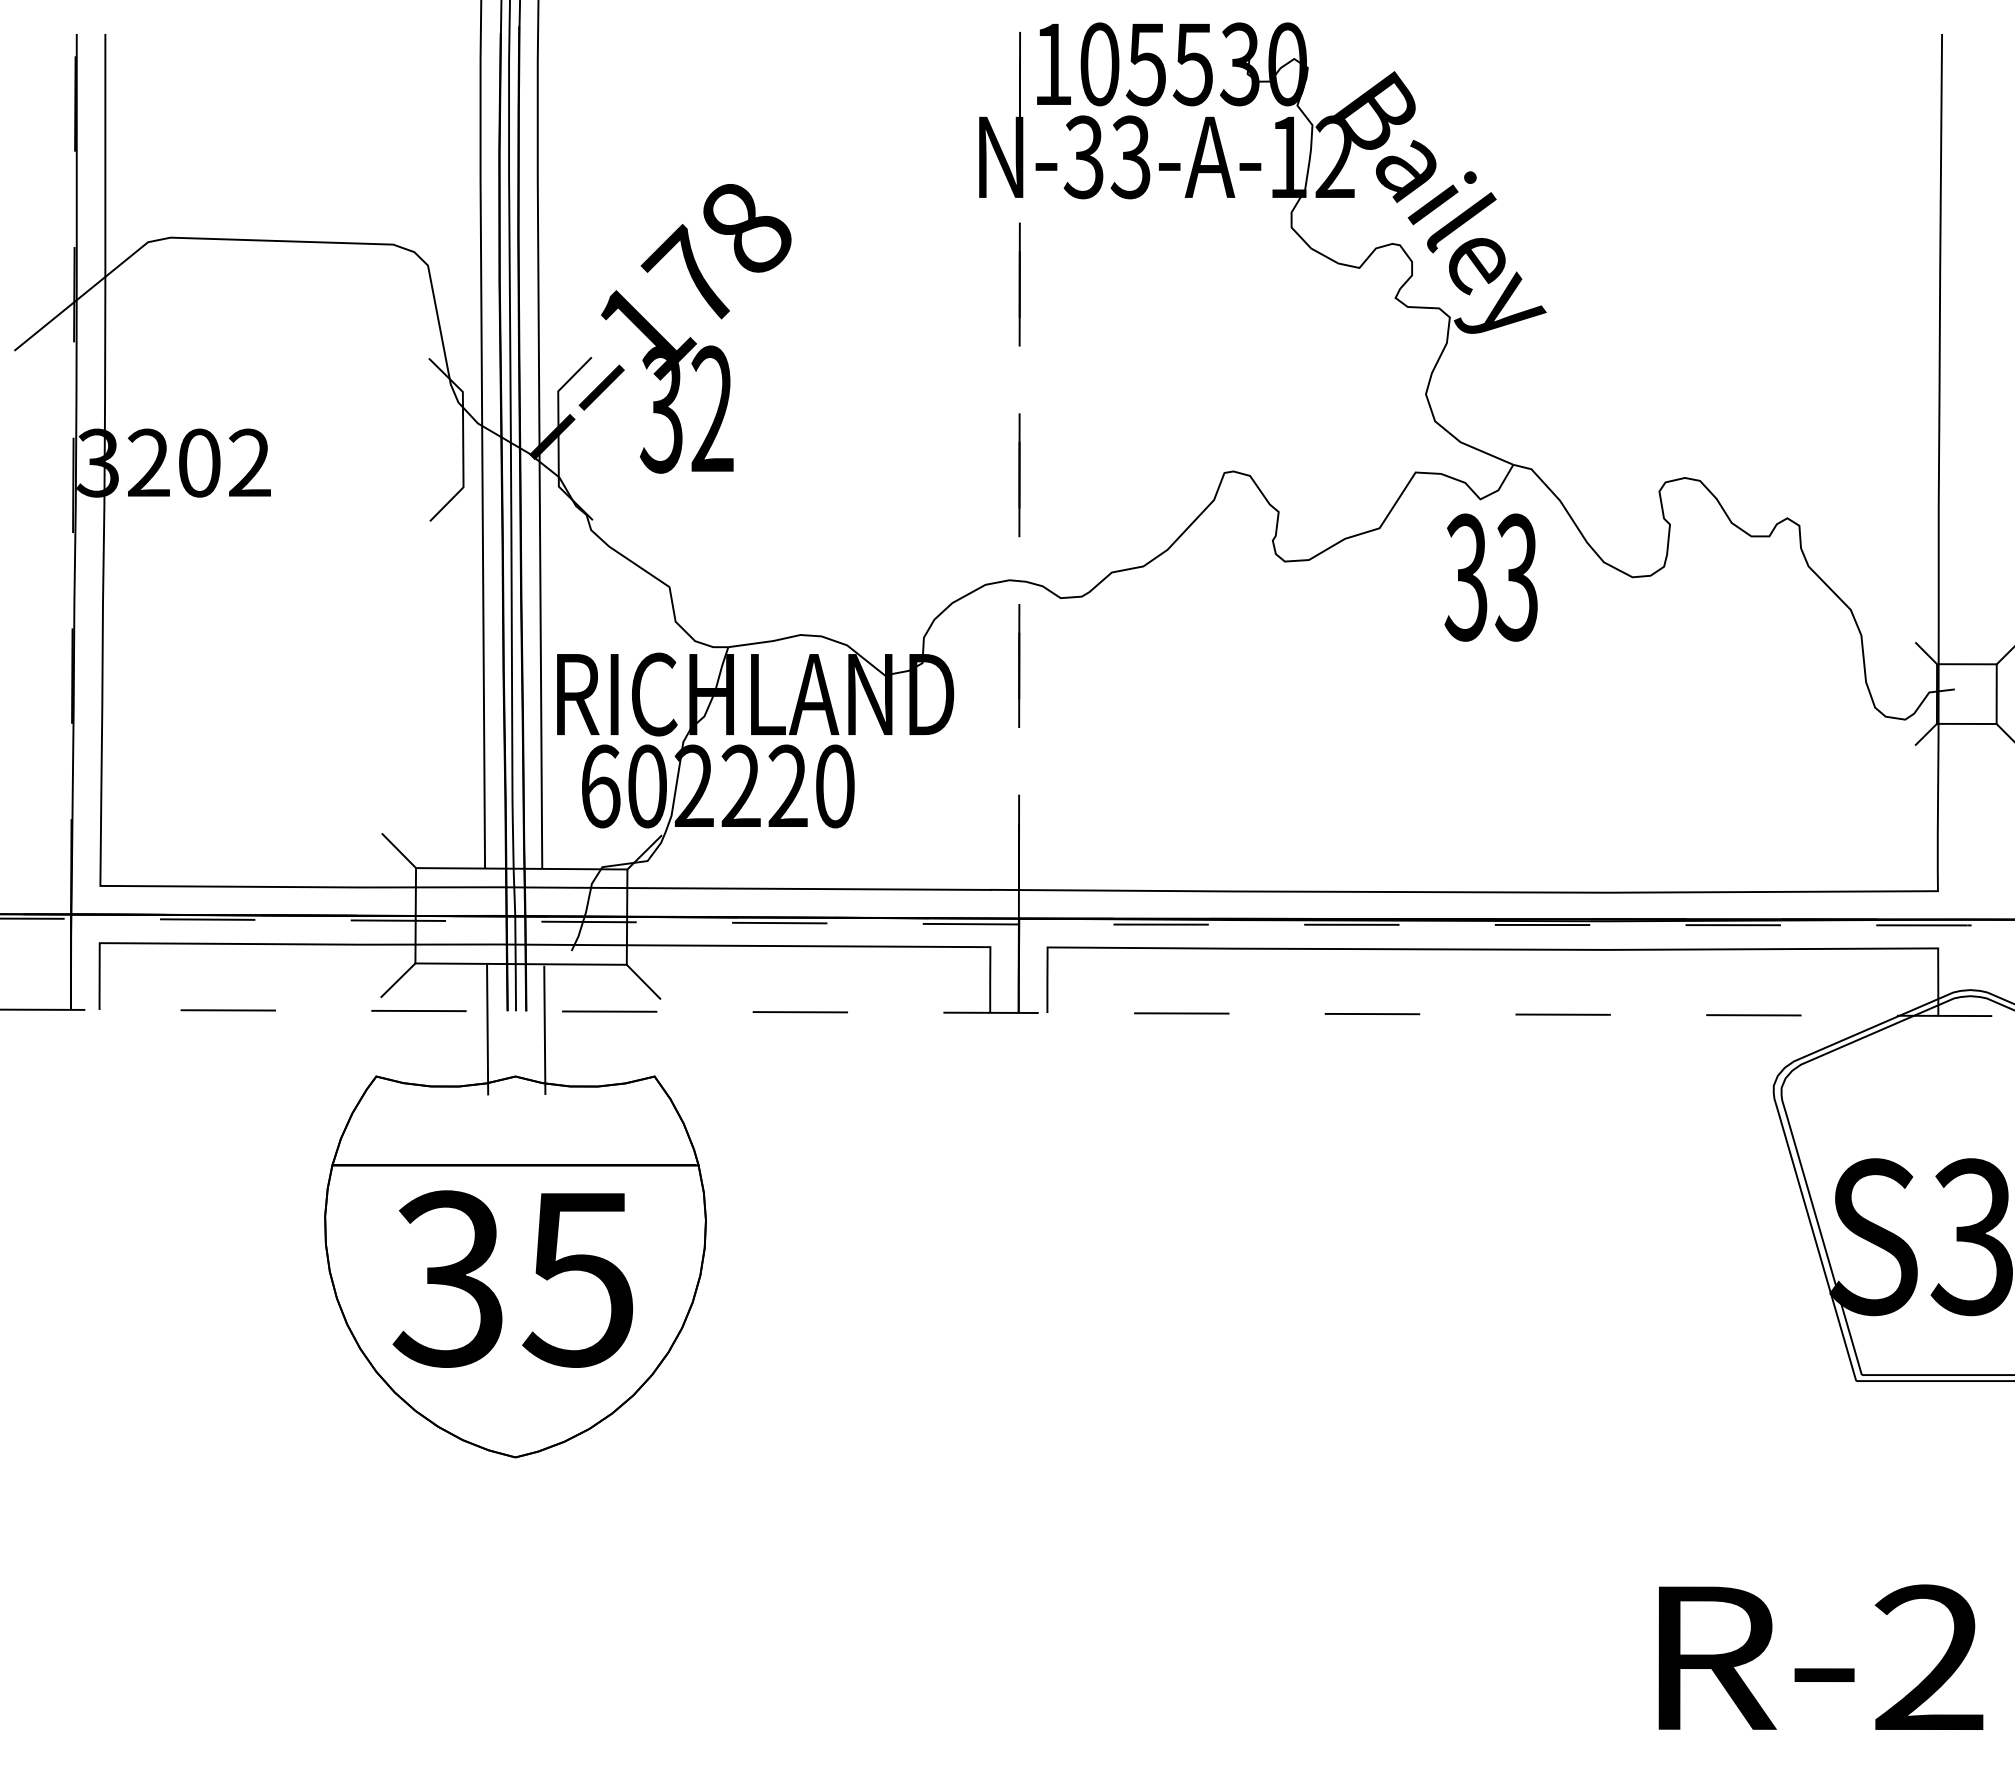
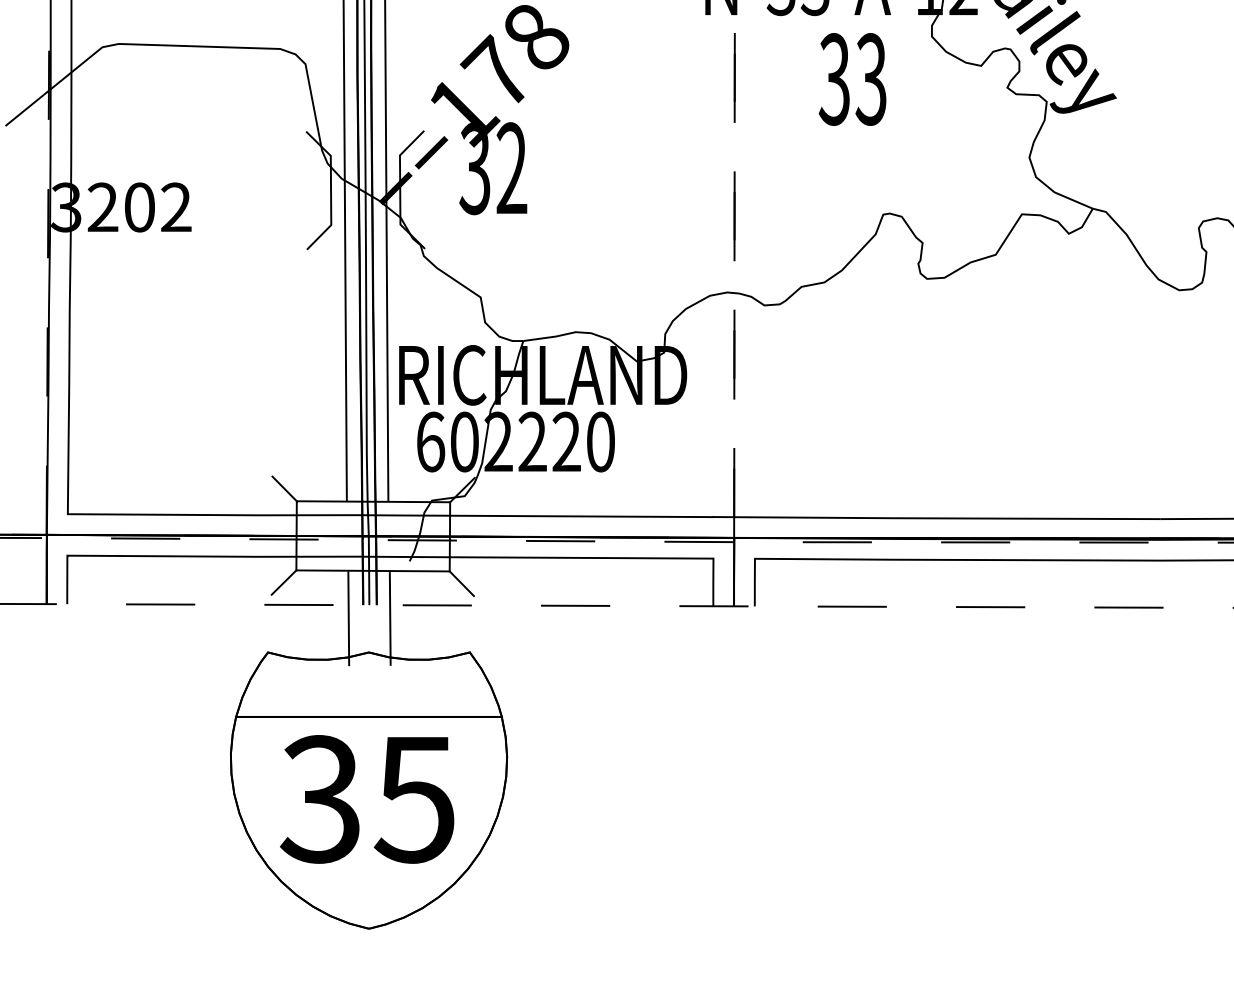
text: (1490, 577) -> (852, 79), moved

